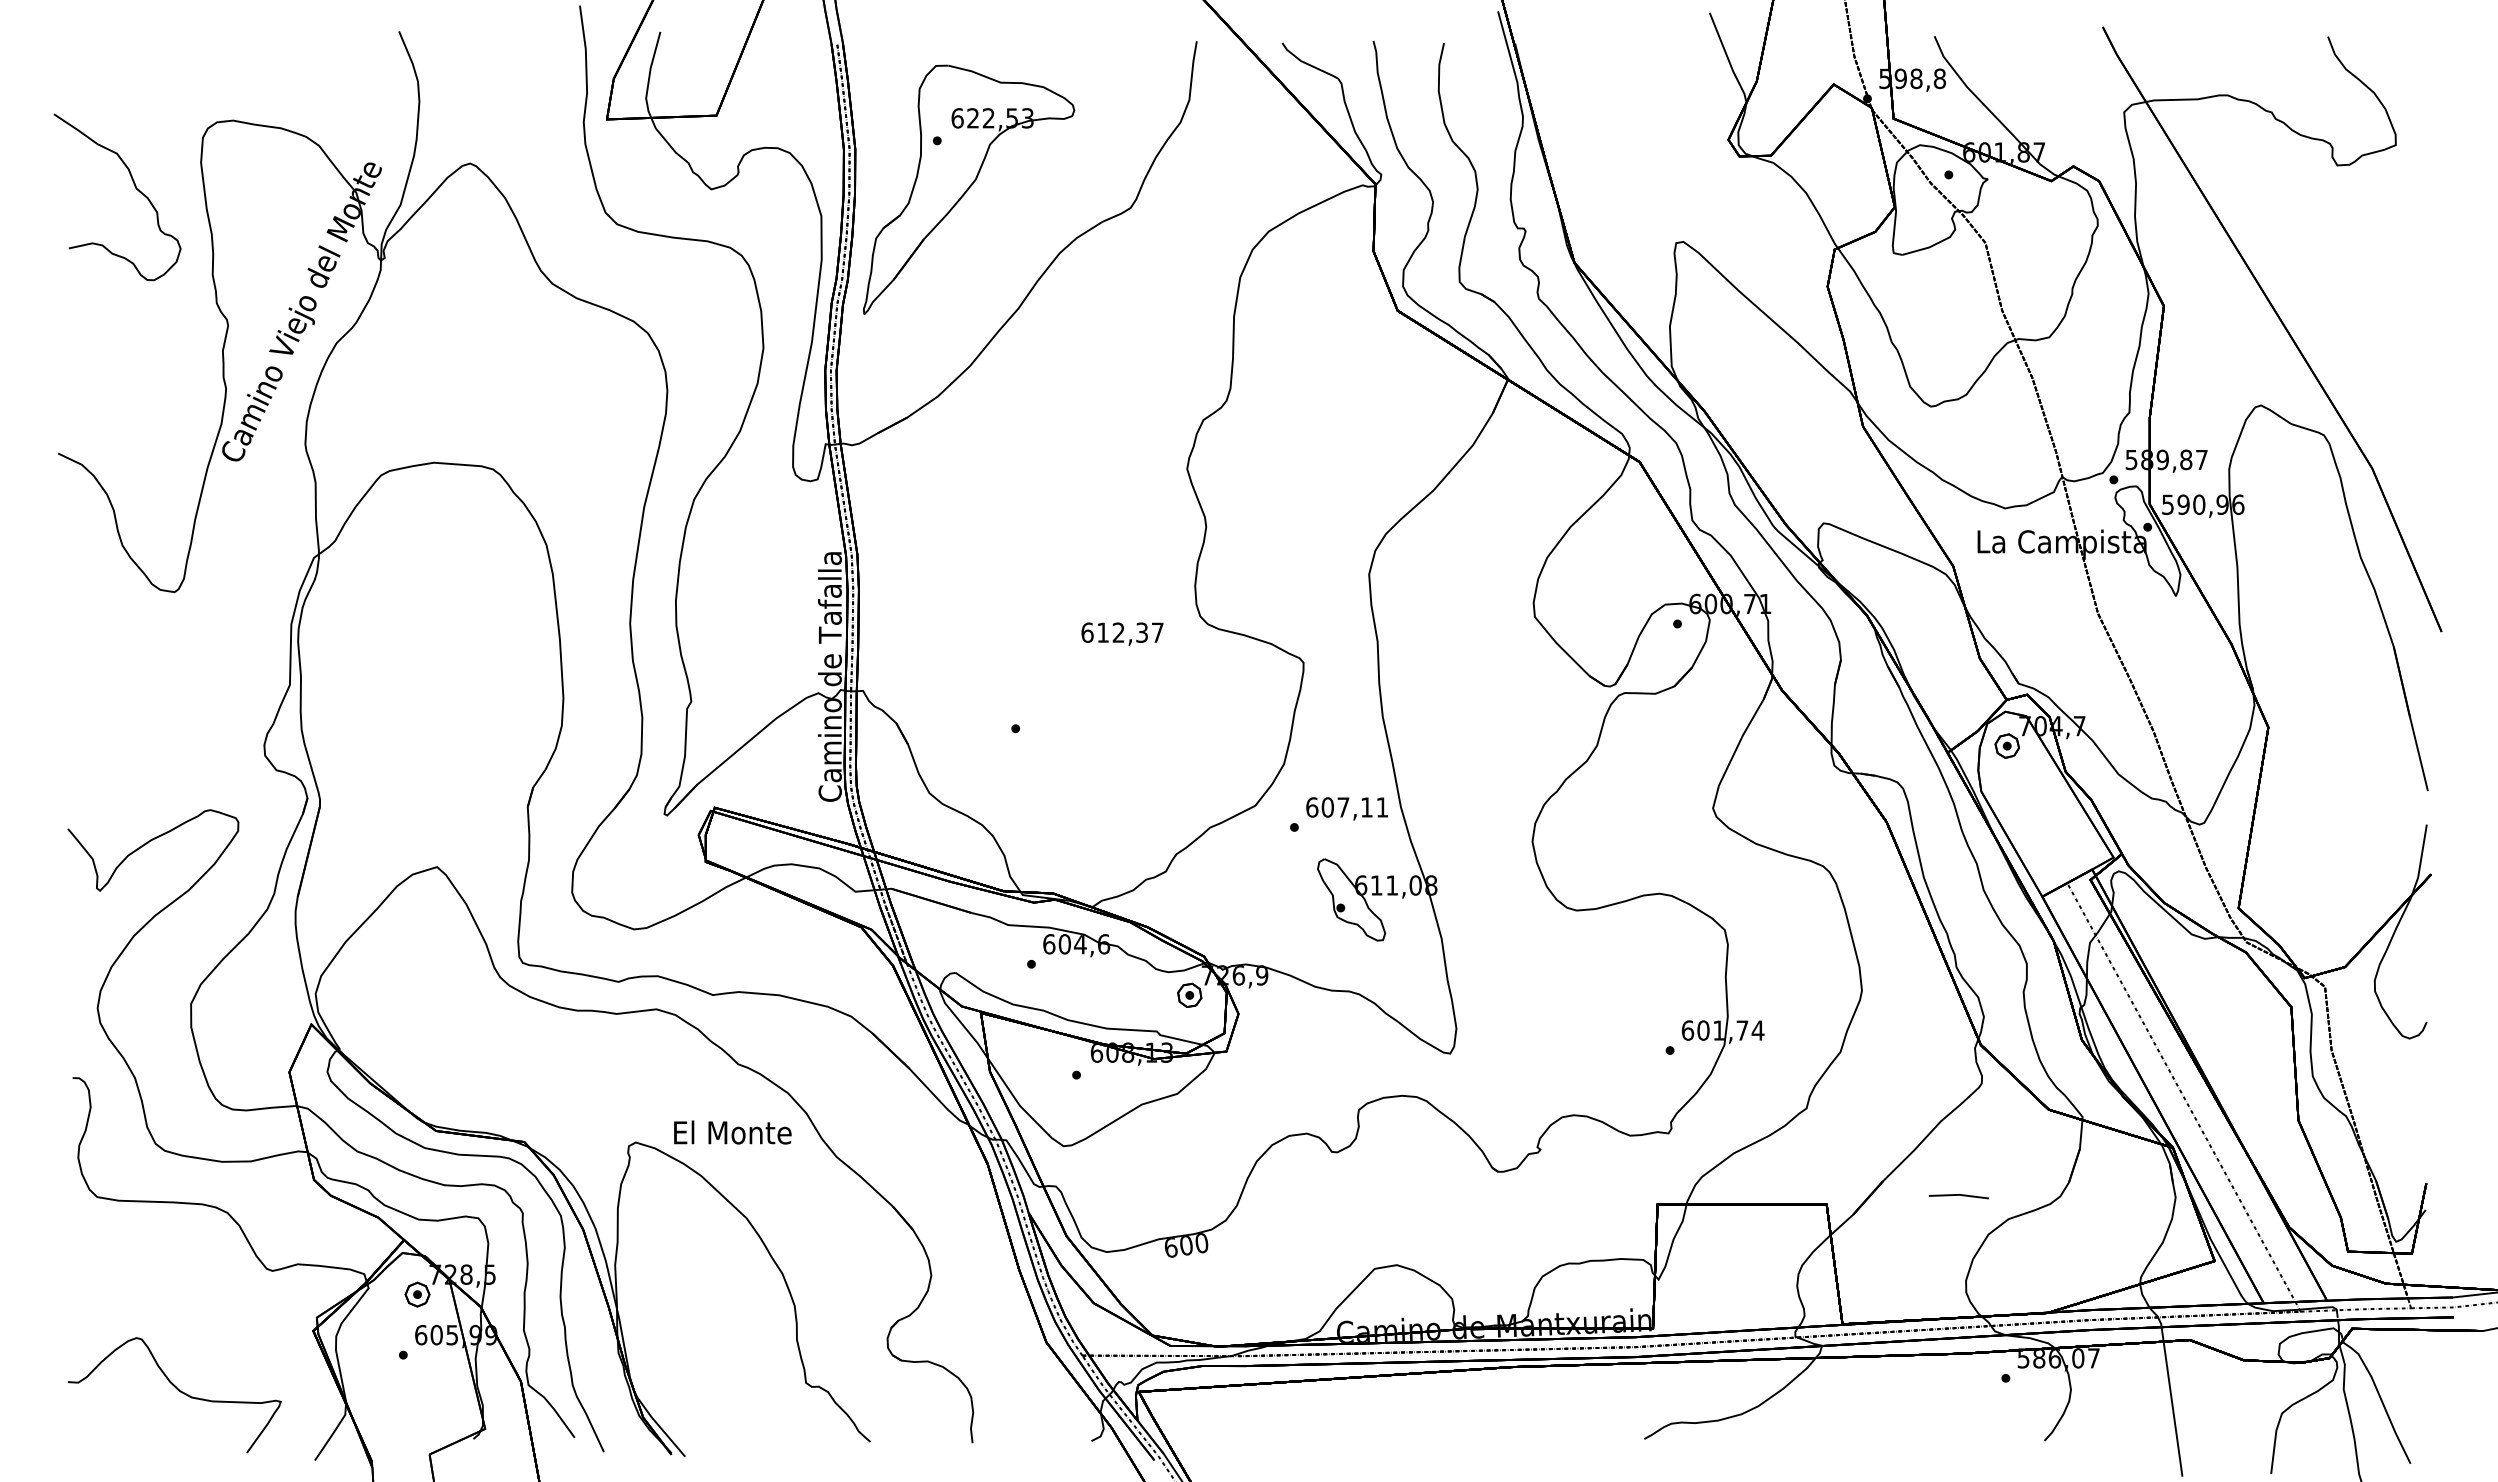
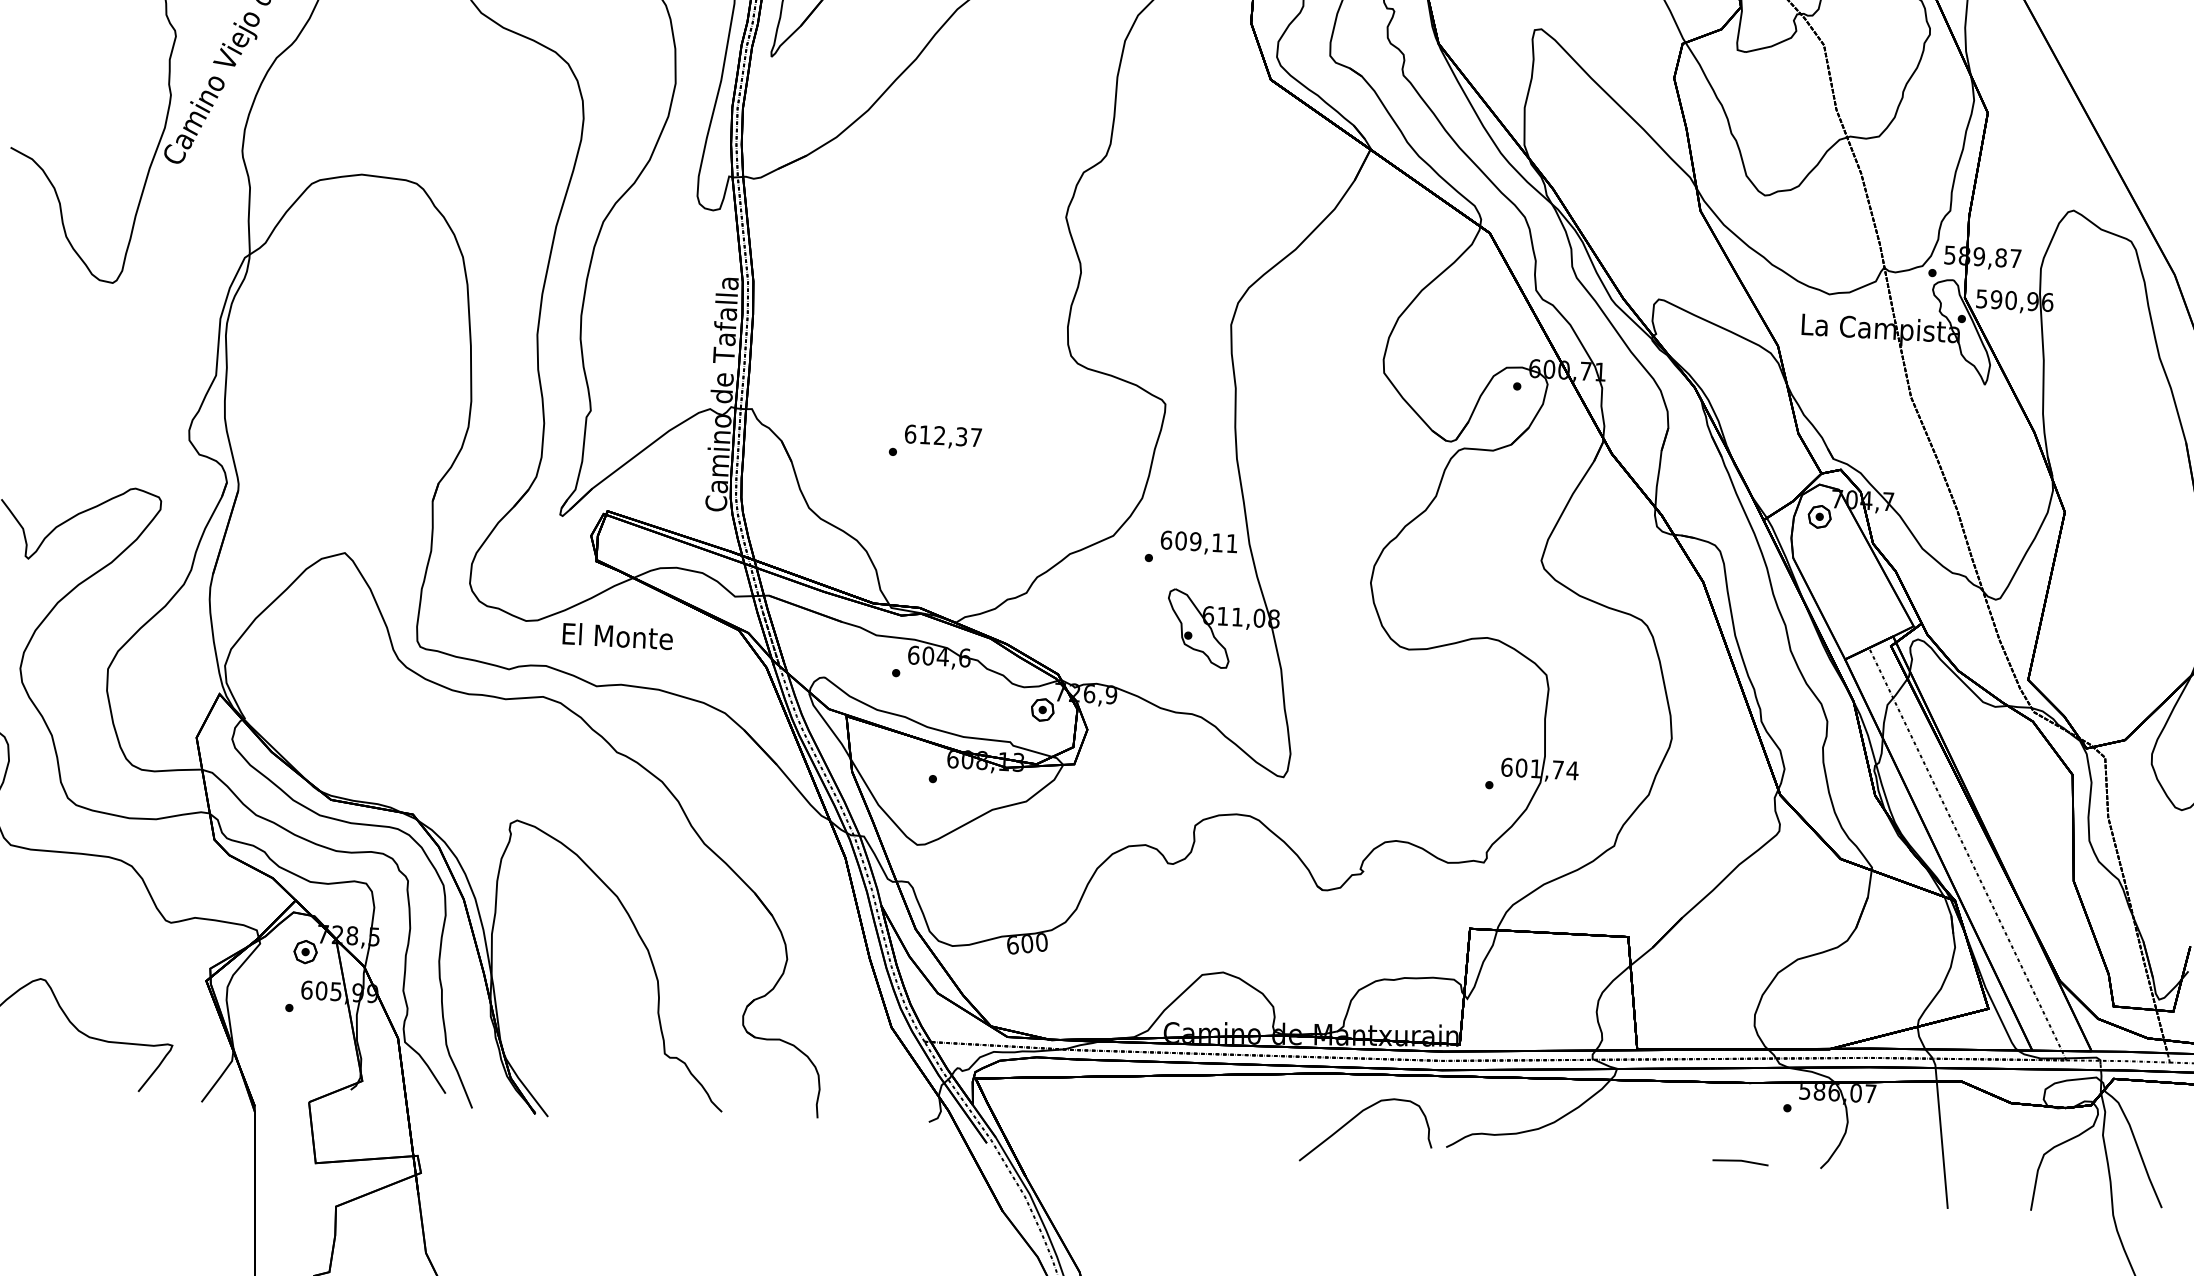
text: (1122, 633) -> (943, 436), moved
text: (1343, 807) -> (1195, 541), 607,11 -> 609,11
text: (732, 1132) -> (617, 636), moved
line: (1958, 1195) -> (1740, 1161), moved
curve: (1546, 1412) -> (1355, 1117), added

